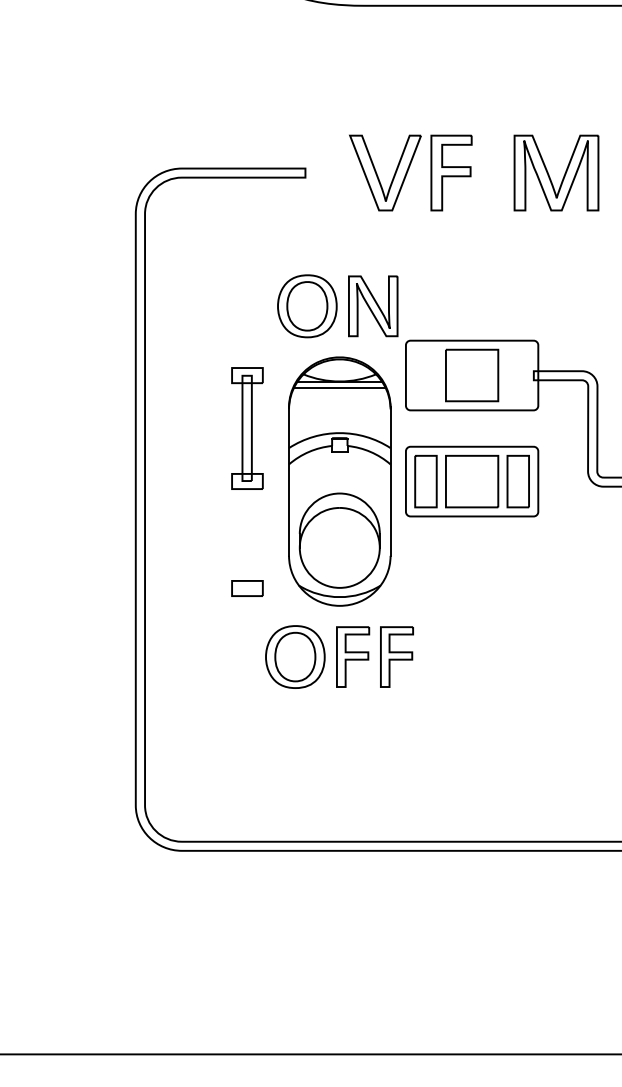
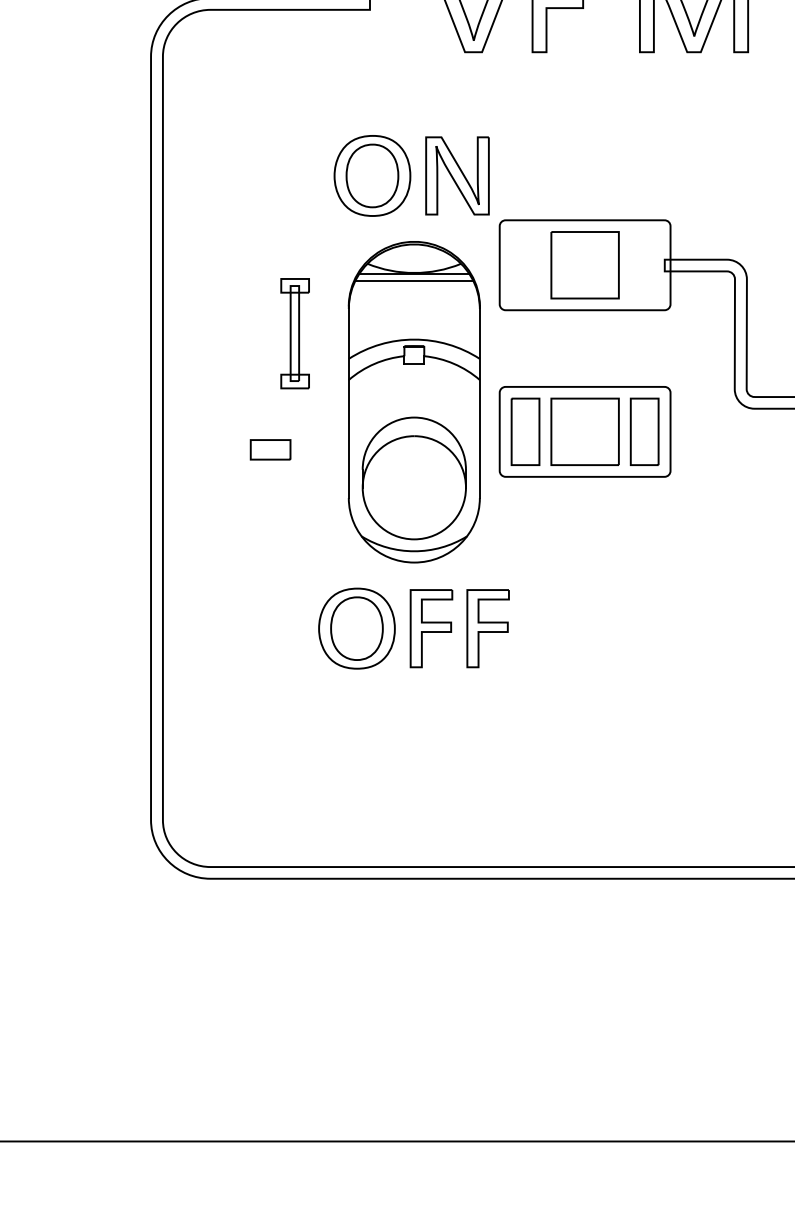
part: (247, 428) -> (295, 333), size x0.7
part: (472, 481) -> (585, 431), moved
part: (247, 588) -> (270, 449), moved

